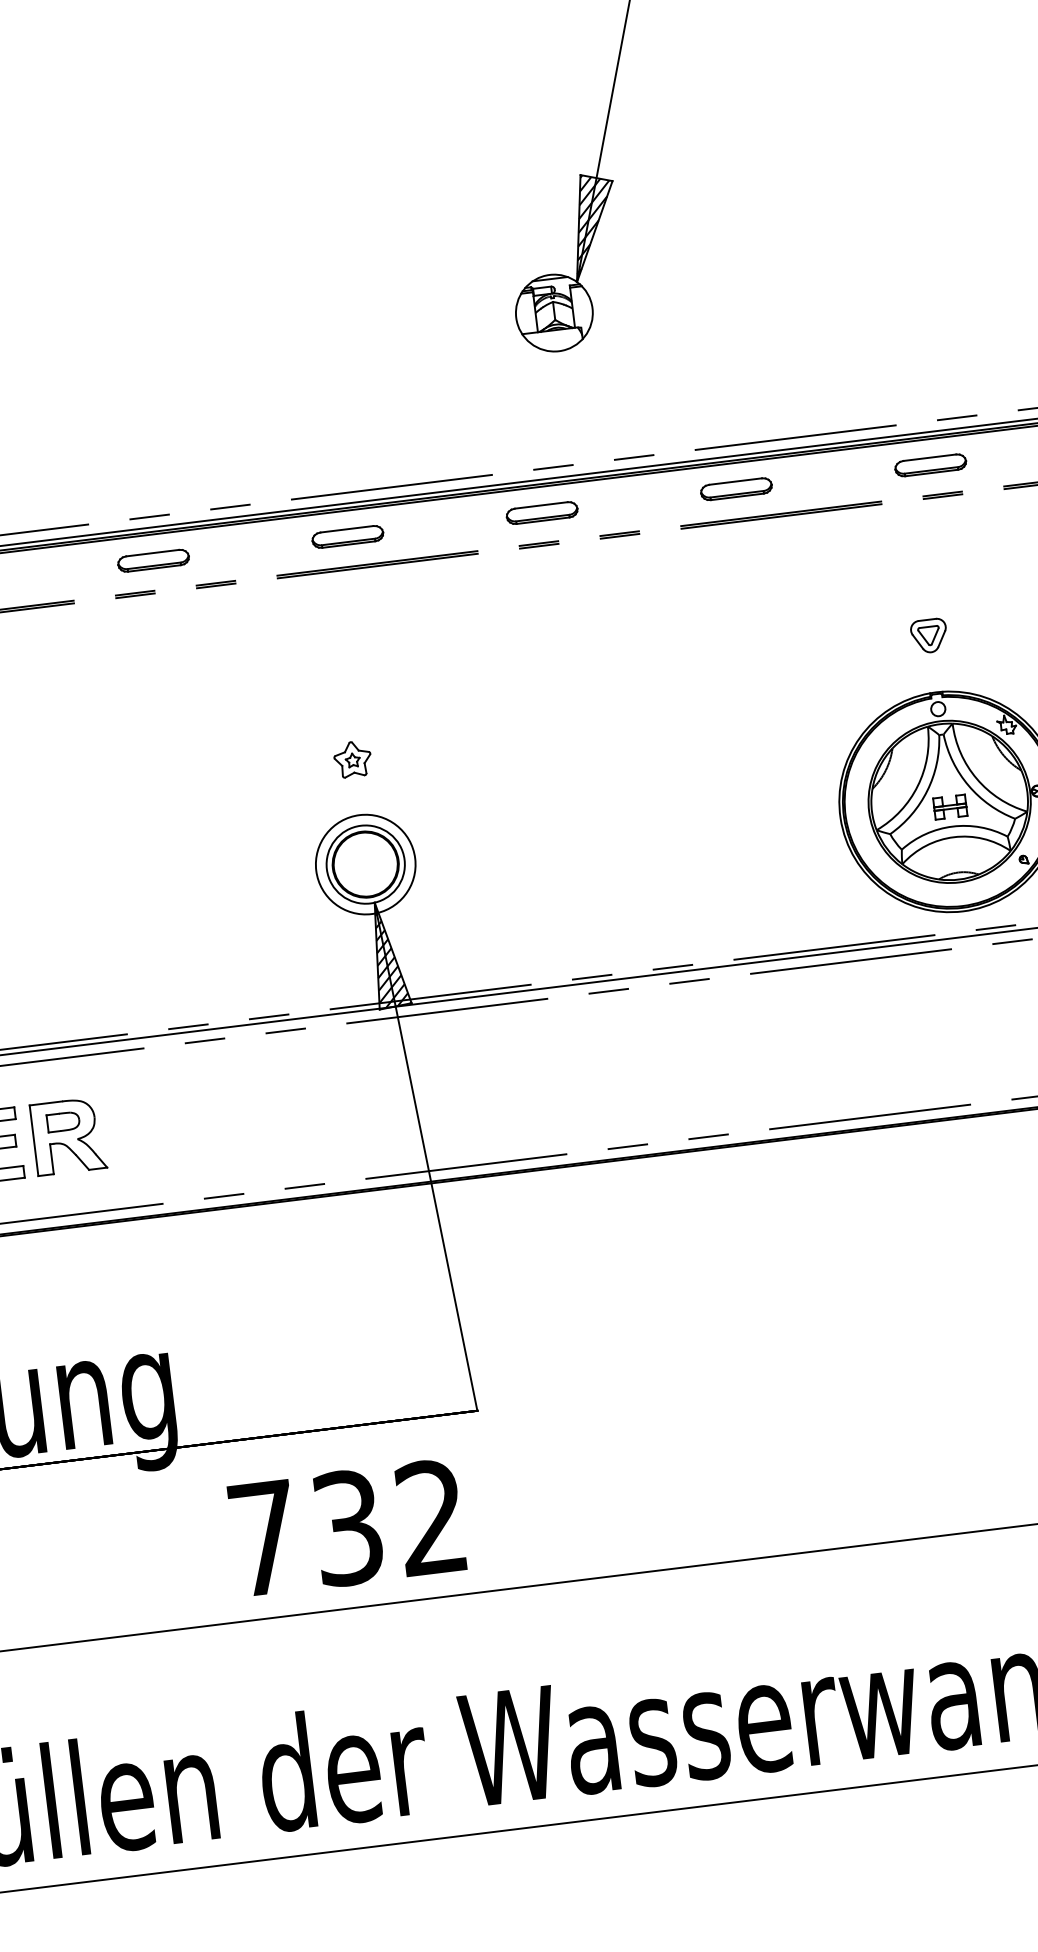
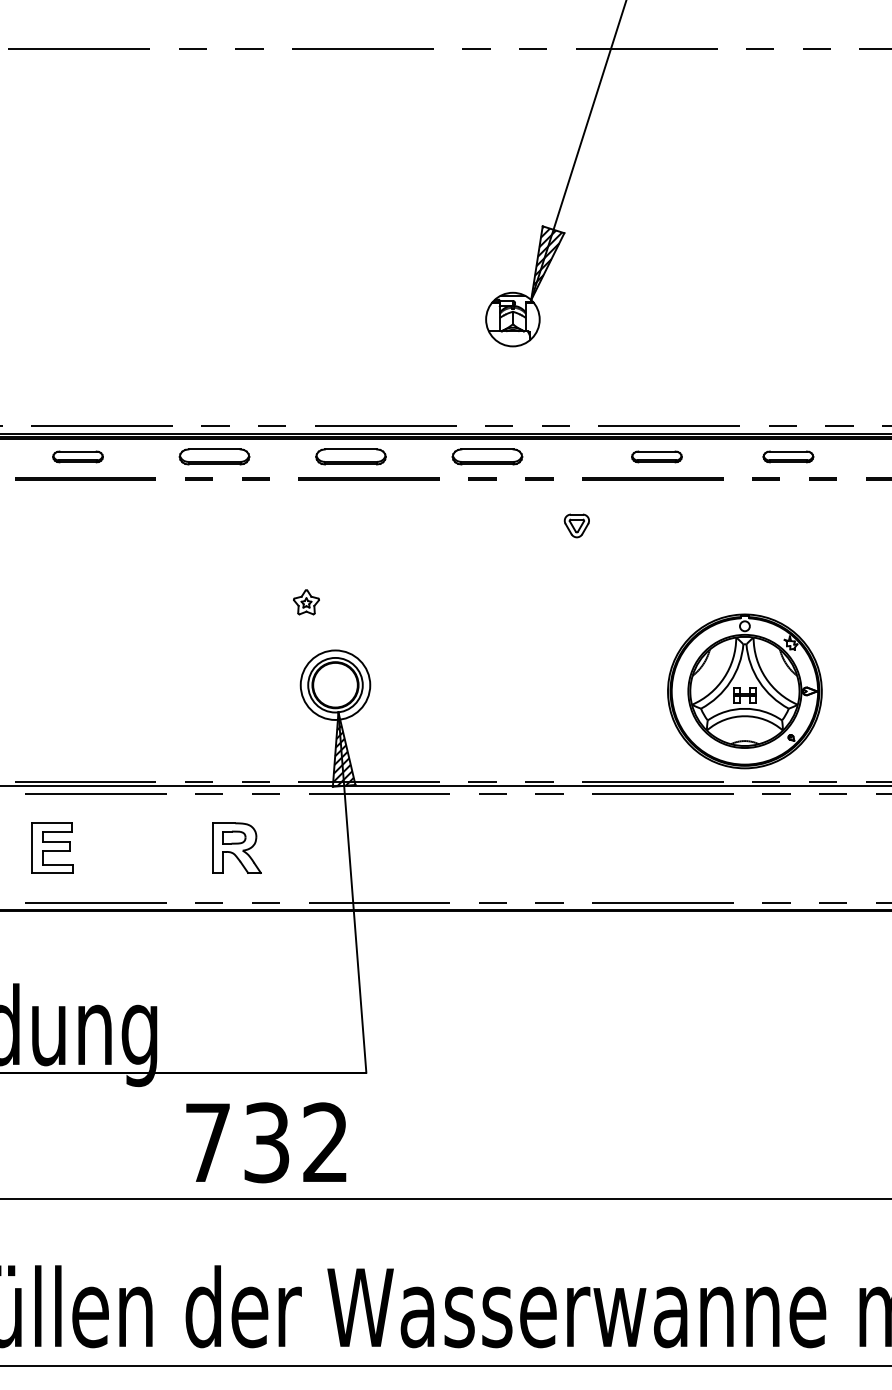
part: (930, 464) -> (788, 456), moved
part: (735, 488) -> (656, 456), moved
part: (542, 512) -> (487, 456), size x1.4
part: (347, 536) -> (350, 456), size x1.4
part: (153, 560) -> (214, 456), size x1.4
part: (928, 635) -> (576, 525), moved
part: (352, 759) -> (306, 602), moved
part: (68, 1135) -> (236, 847), moved

